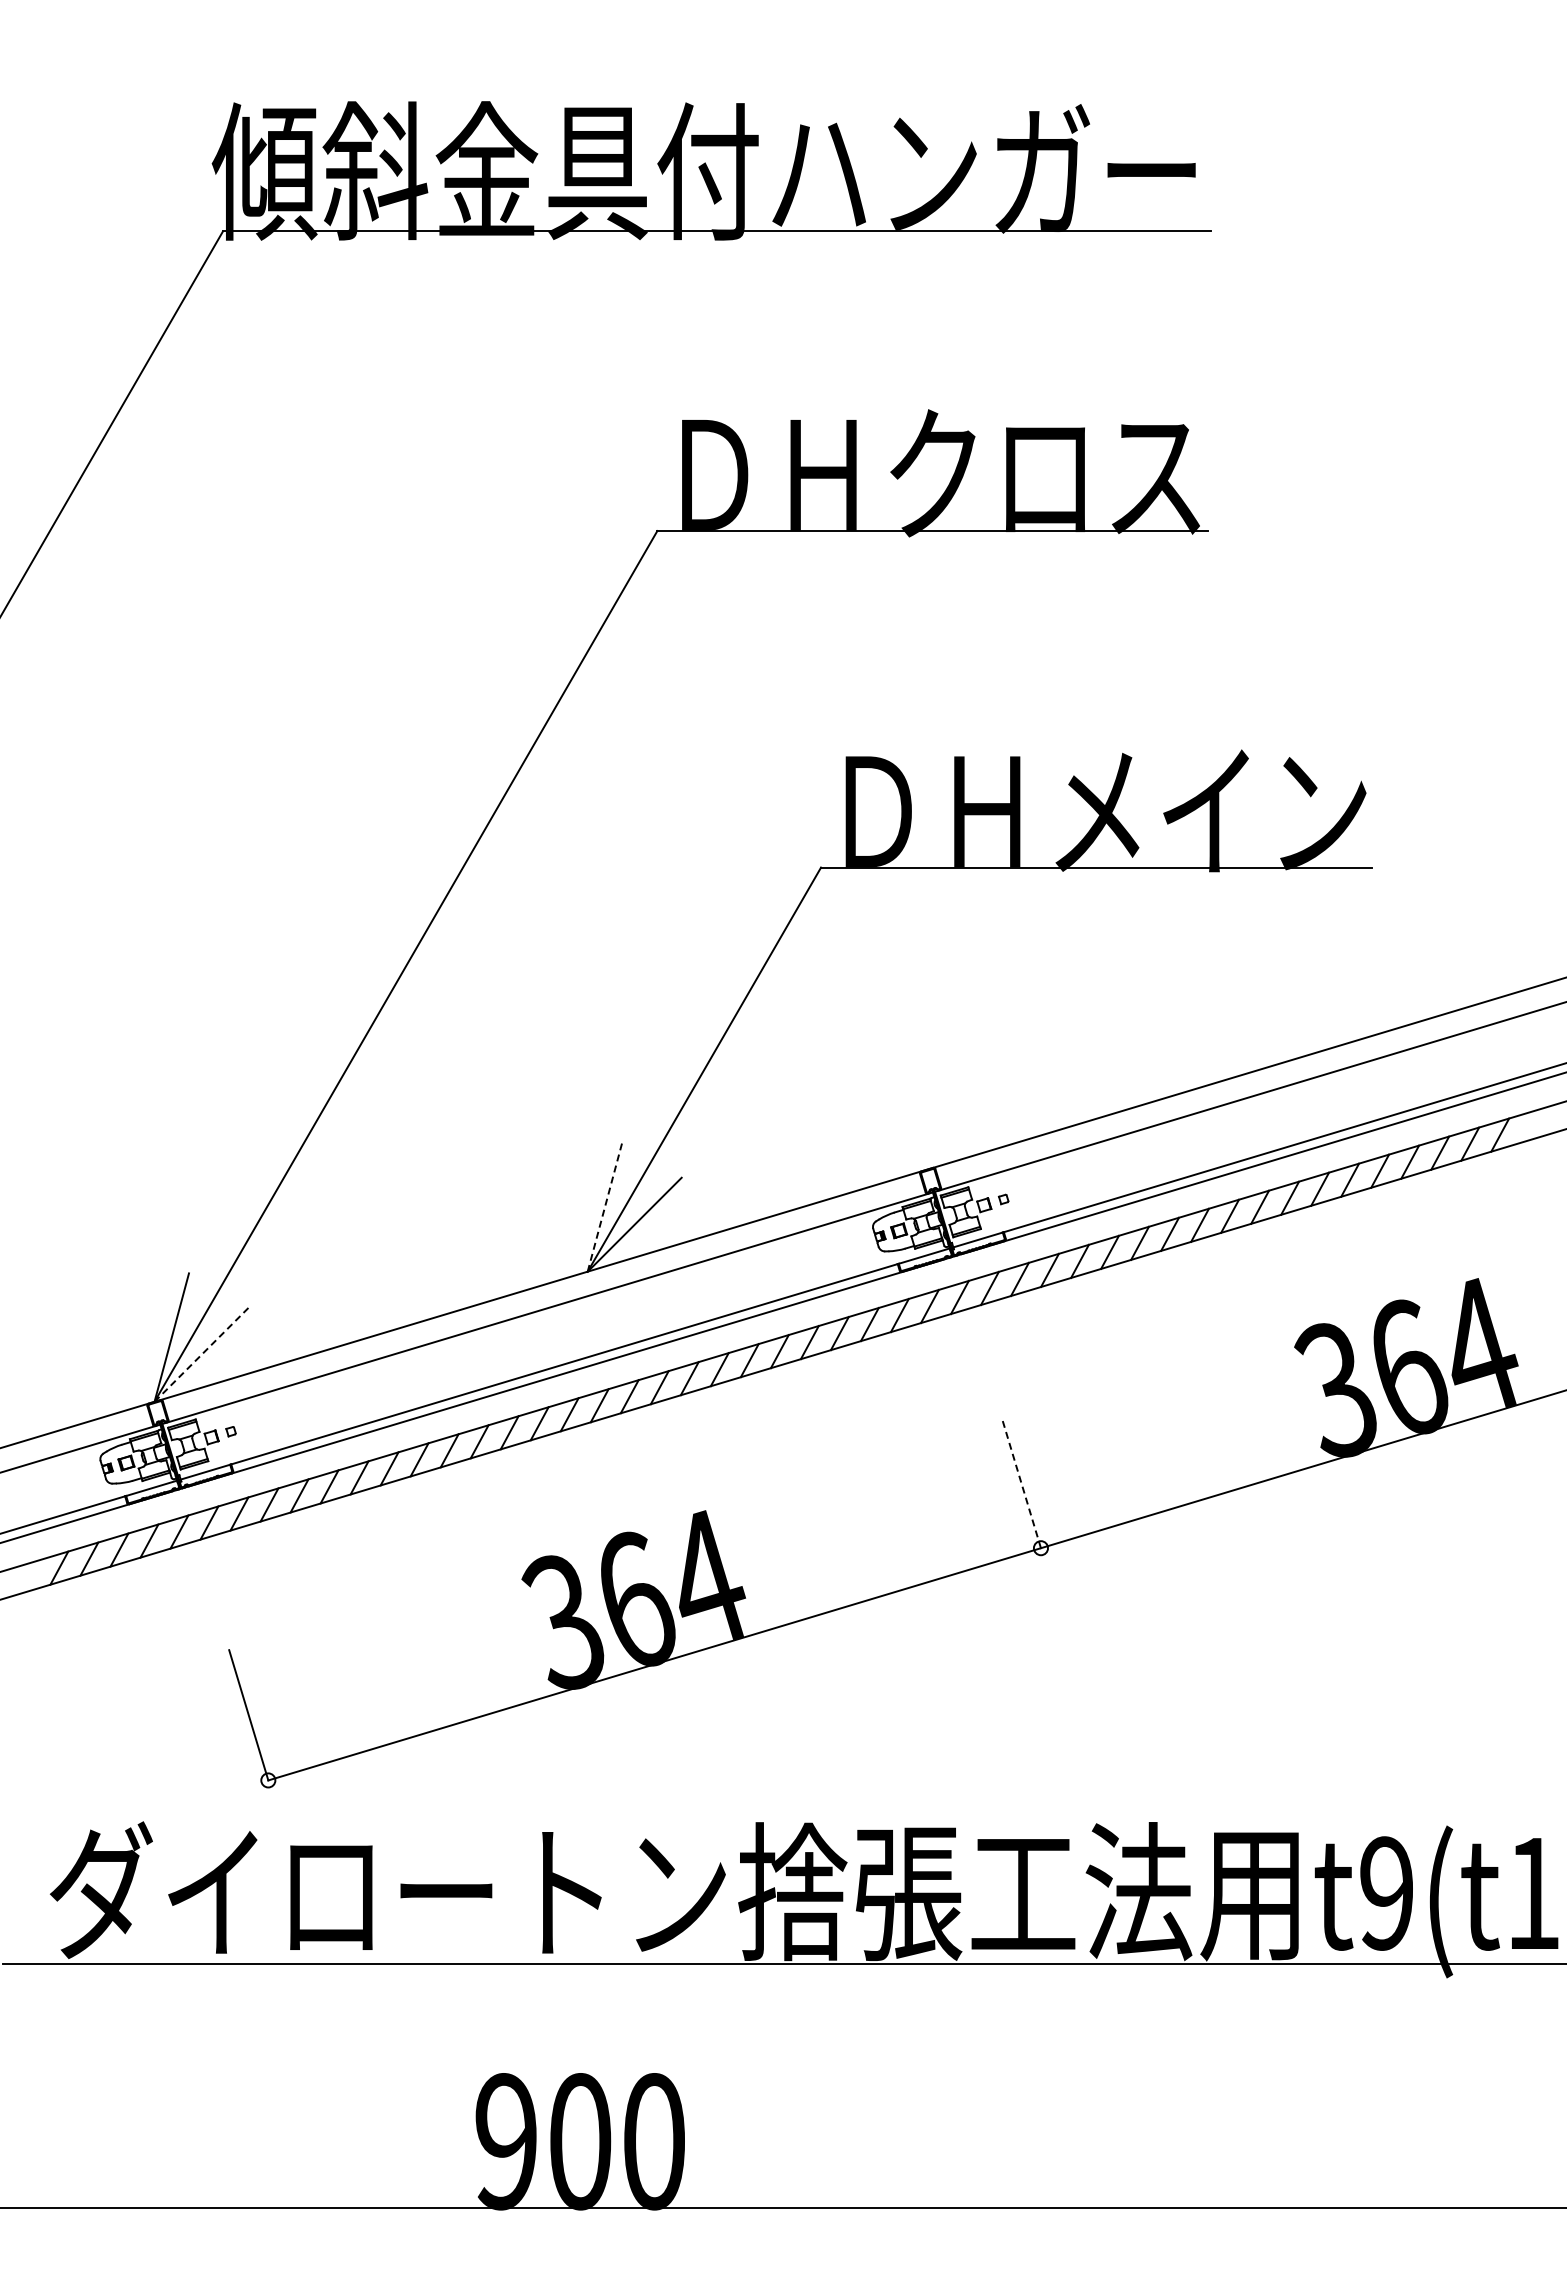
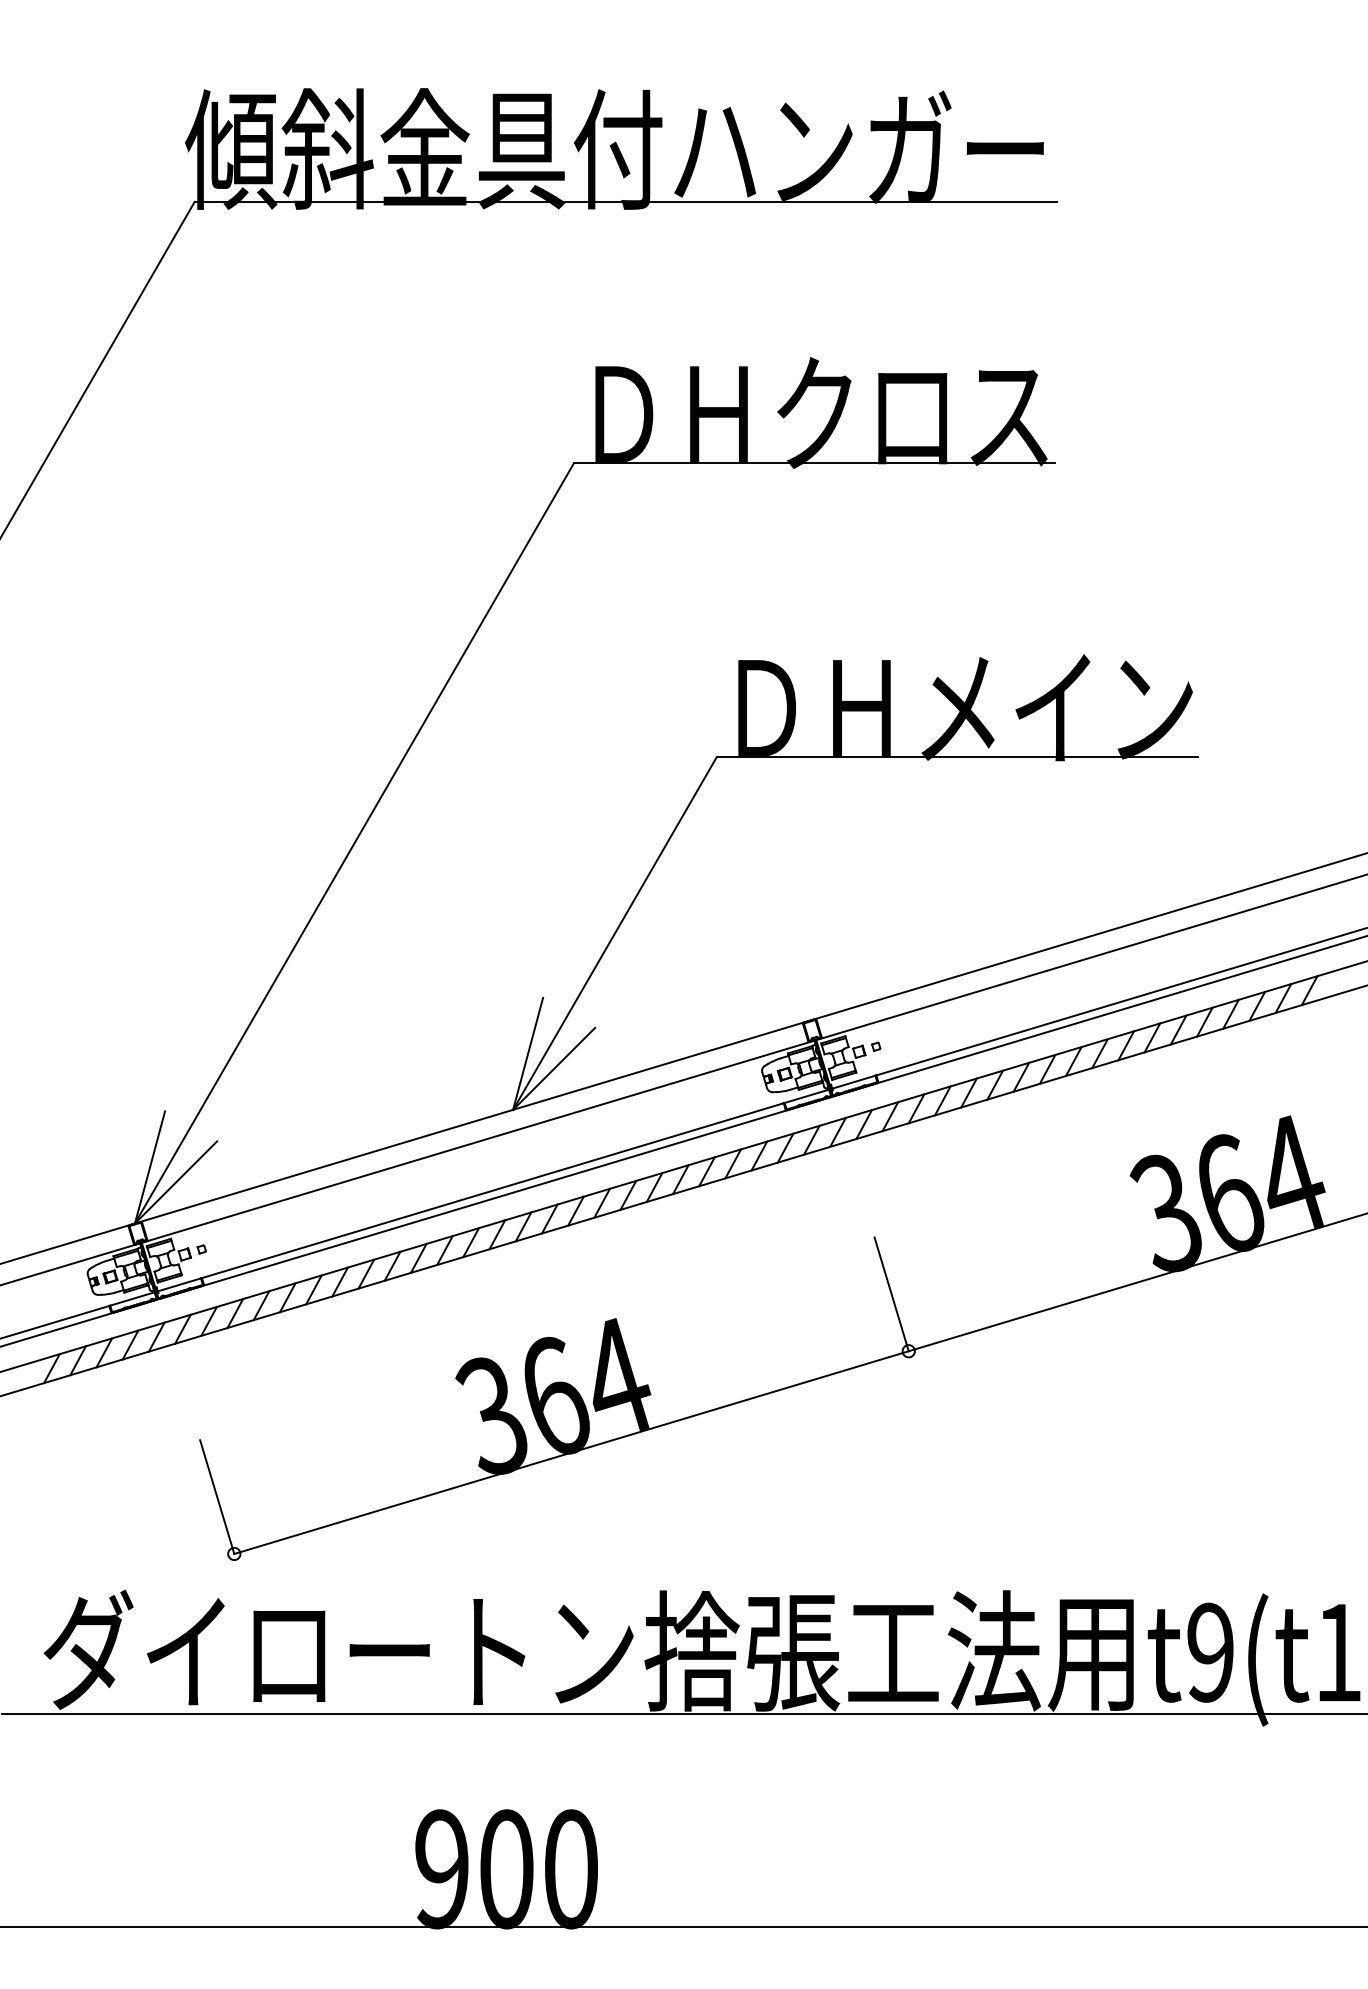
line: (605, 1207) -> (528, 1053), dashed -> solid
line: (201, 1354) -> (175, 1182), dashed -> solid
line: (1021, 1482) -> (891, 1293), dashed -> solid

